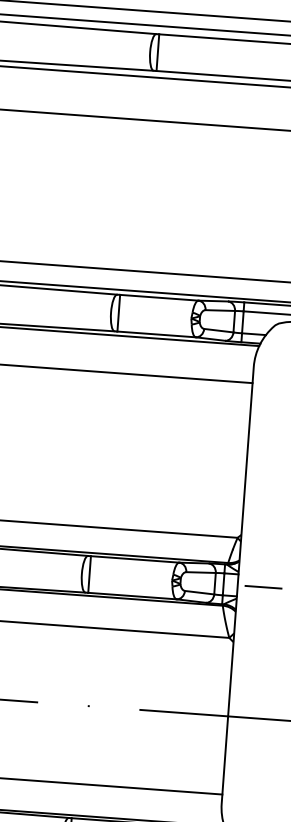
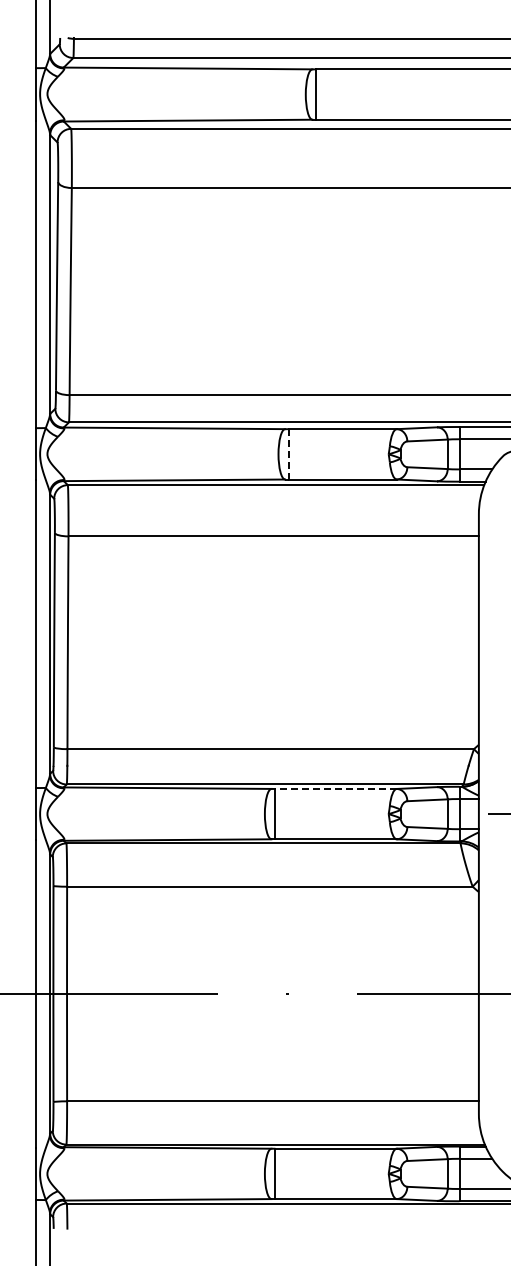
line: (119, 312) -> (289, 453), solid -> dashed
line: (135, 559) -> (336, 788), solid -> dashed

